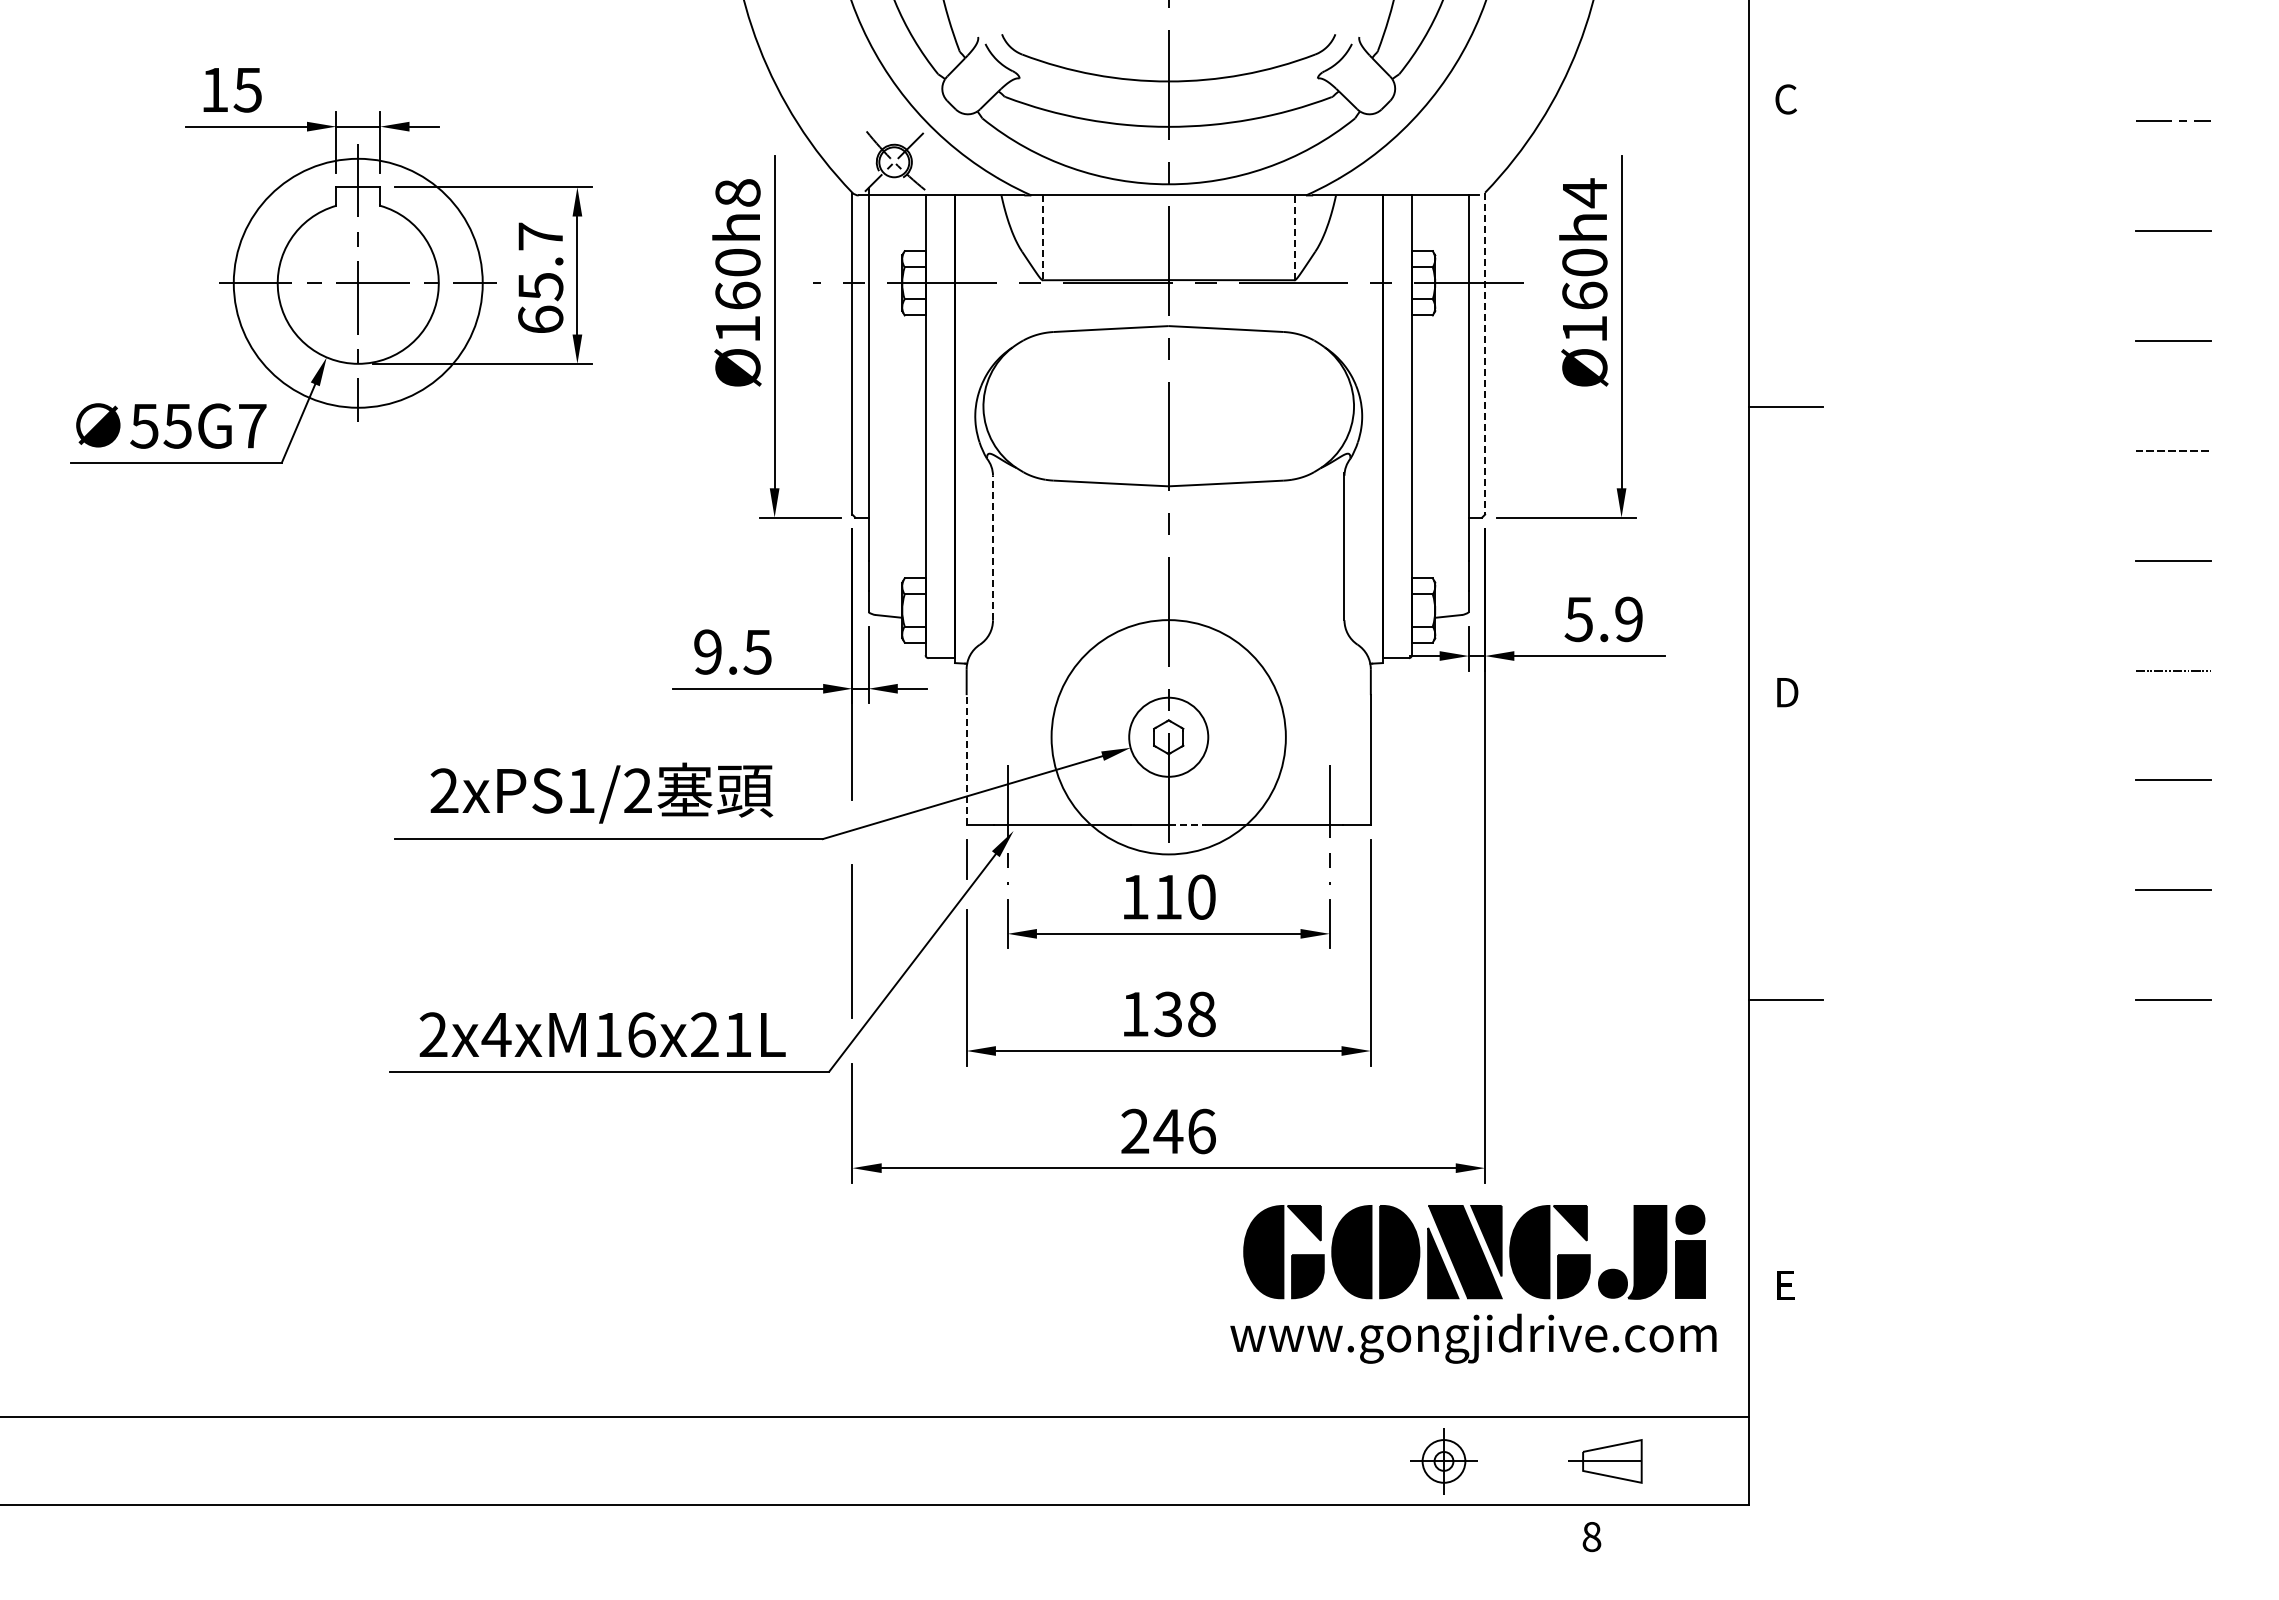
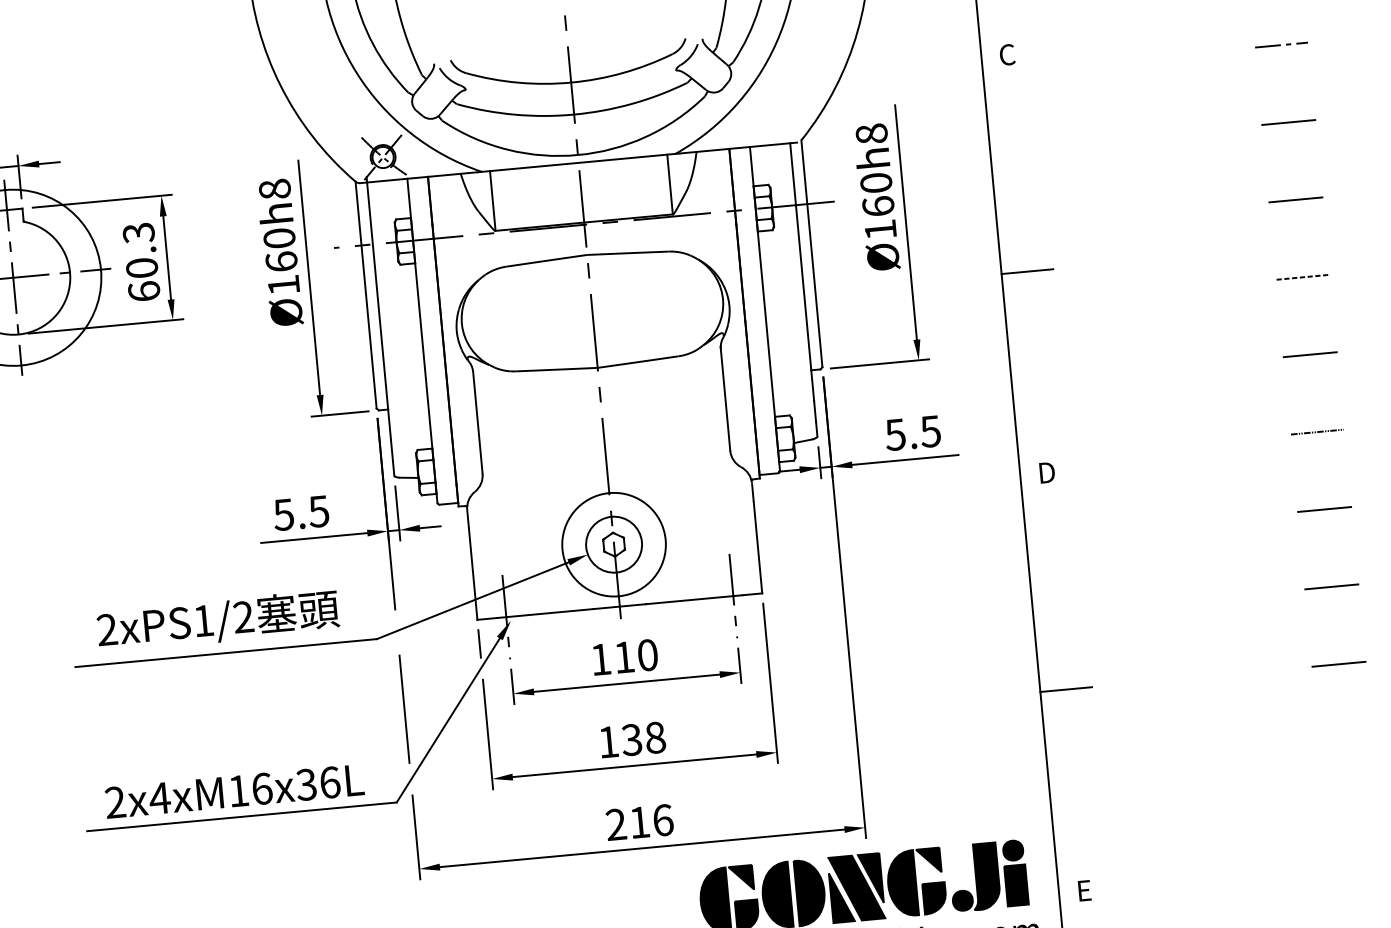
text: (1584, 193) -> (871, 134), Ø160h4 -> Ø160h8
line: (1294, 237) -> (670, 184), dashed -> solid
line: (1042, 238) -> (492, 201), dashed -> solid
text: (540, 261) -> (140, 250), 65.7 -> 60.3
line: (1485, 353) -> (812, 253), dashed -> solid
line: (993, 547) -> (478, 422), dashed -> solid
text: (1628, 619) -> (930, 431), 5.9 -> 5.5
text: (707, 651) -> (283, 514), 9.5 -> 5.5
circle: (1168, 737) -> (613, 544), size x0.62
line: (966, 760) -> (473, 574), dashed -> solid
line: (1187, 825) -> (633, 605), dashed -> solid
text: (721, 1034) -> (318, 783), 2x4xM16x21L -> 2x4xM16x36L
text: (1168, 1131) -> (639, 822), 246 -> 216

